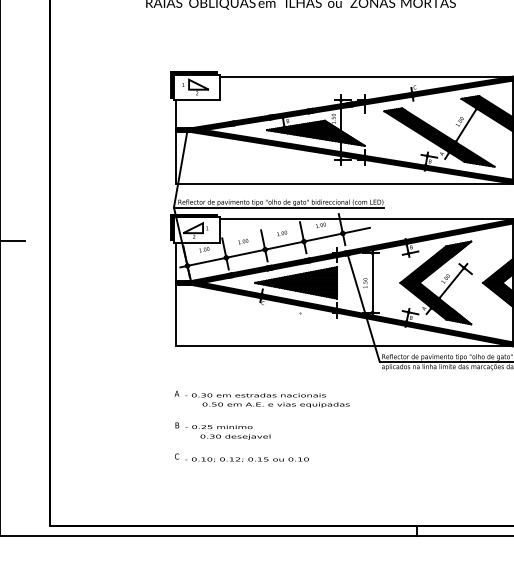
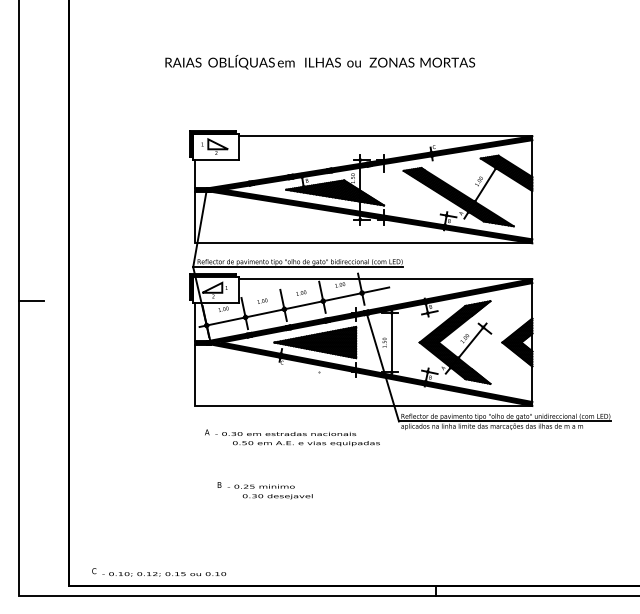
text: (262, 398) -> (292, 437), moved
text: (222, 430) -> (264, 490), moved
text: (242, 457) -> (159, 572), moved

